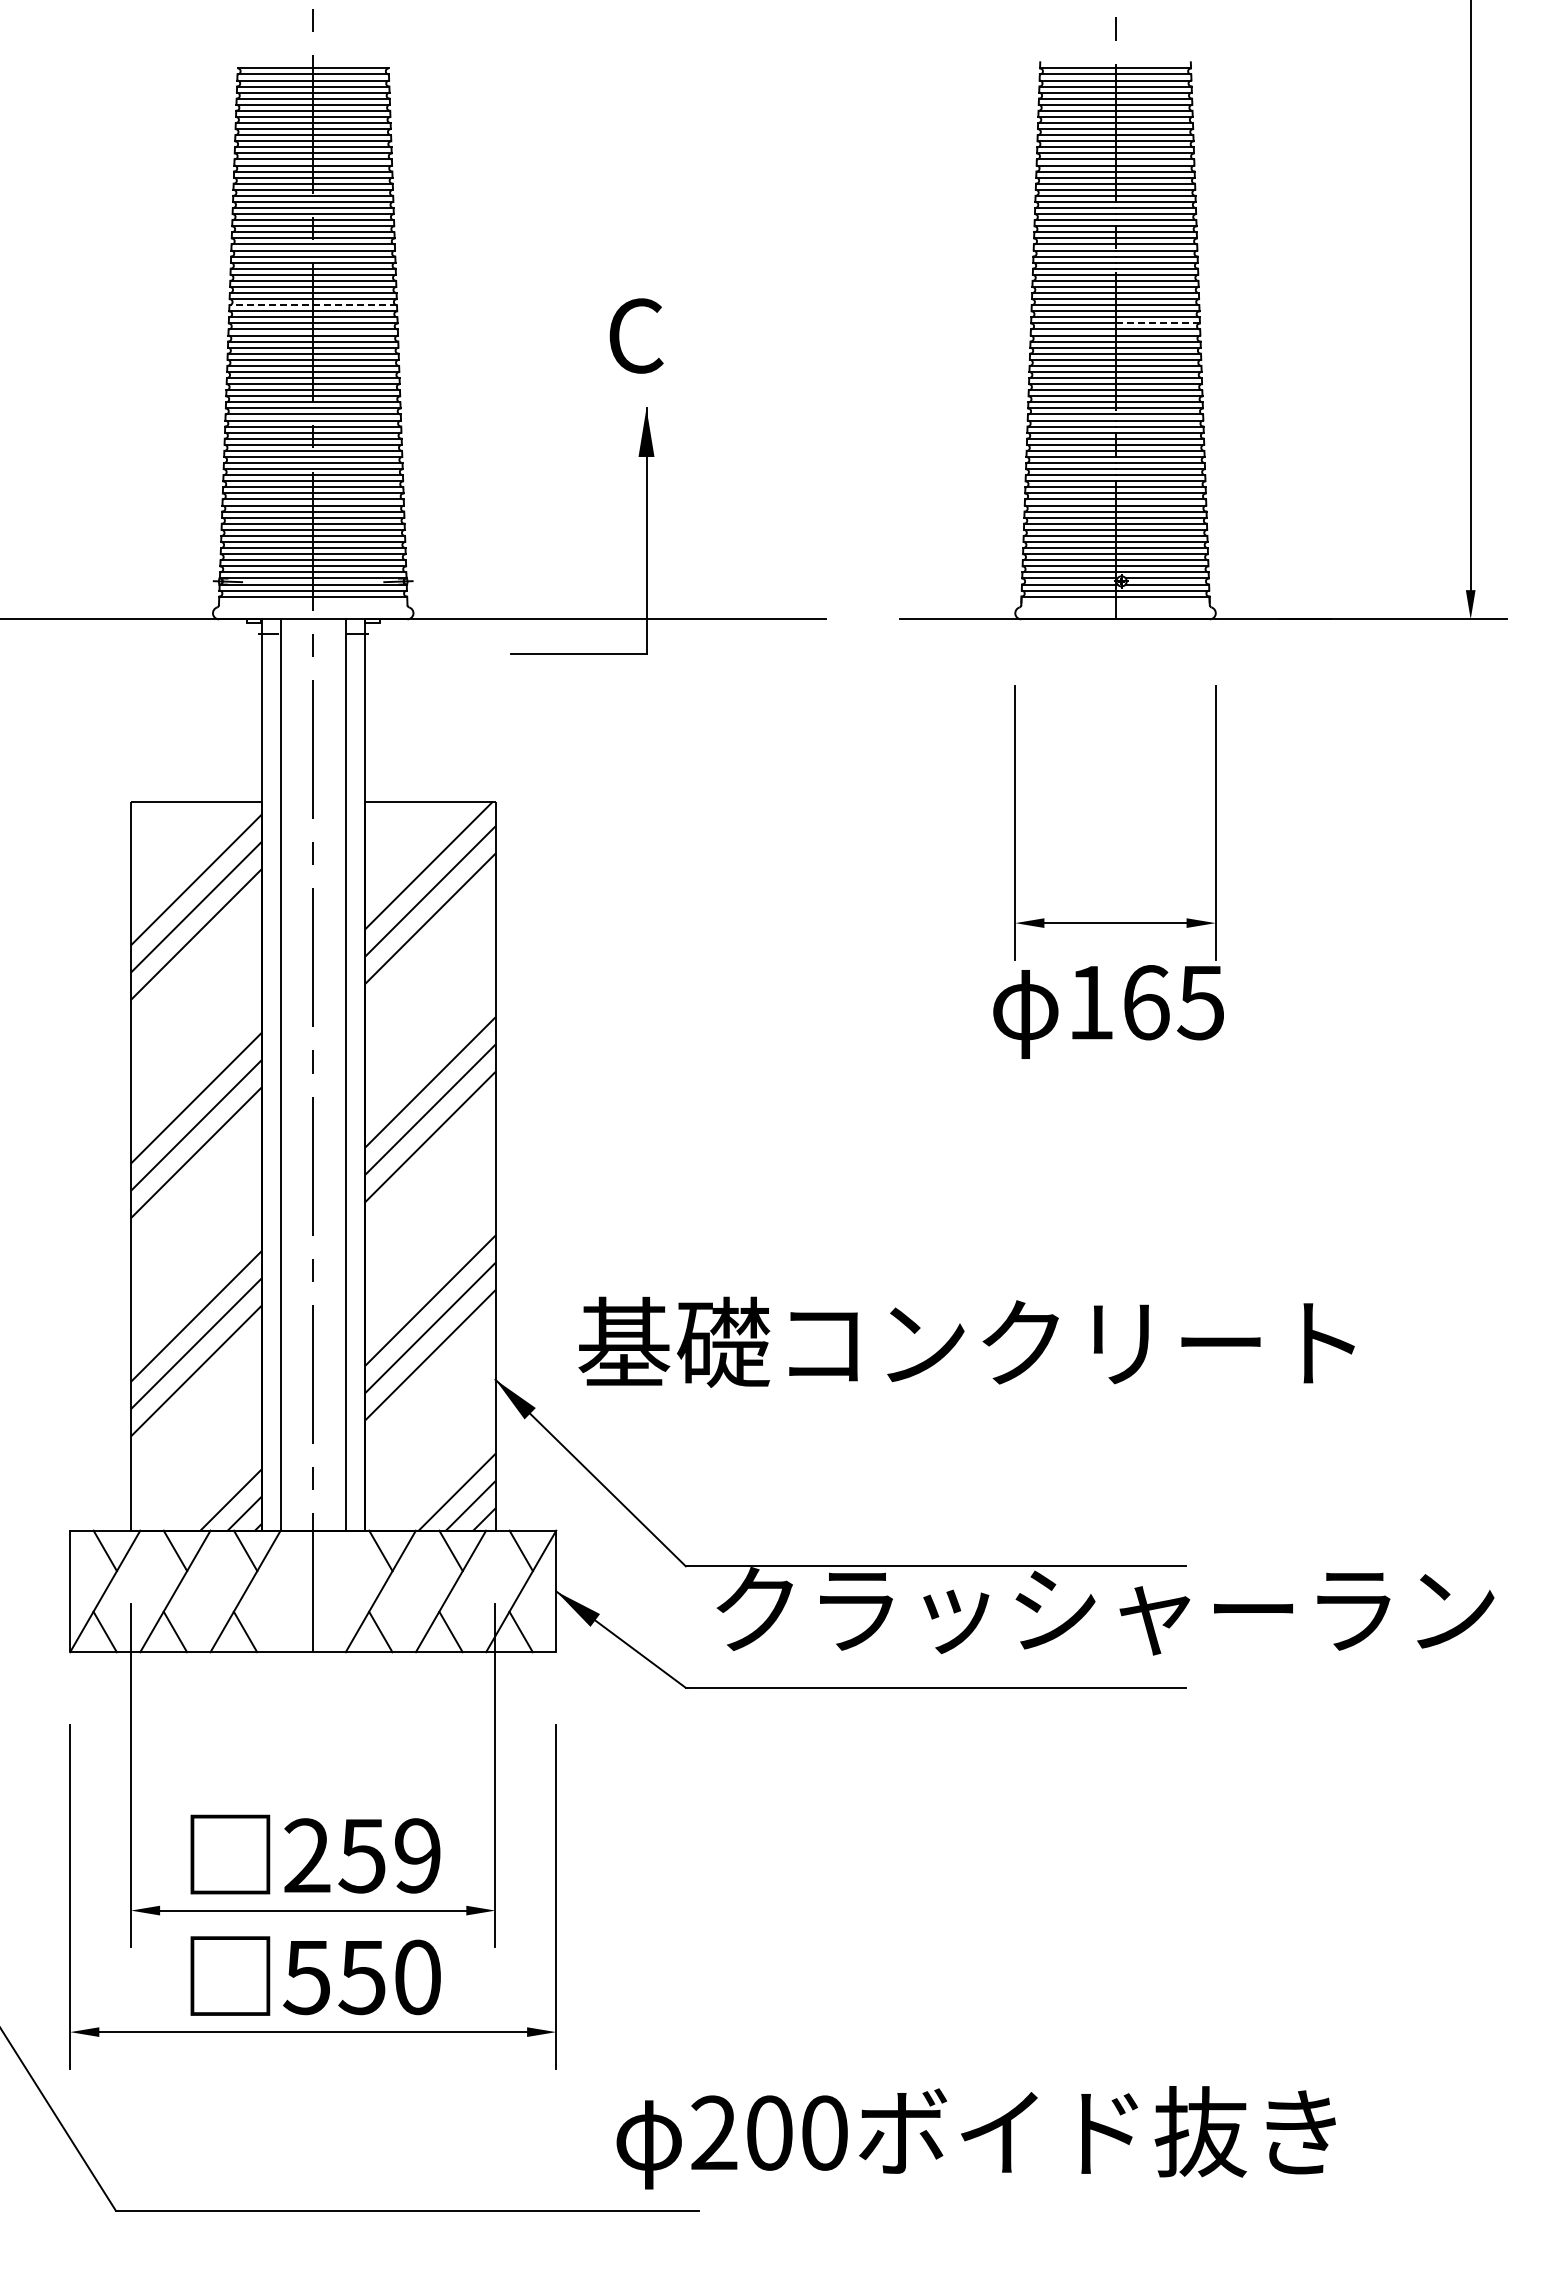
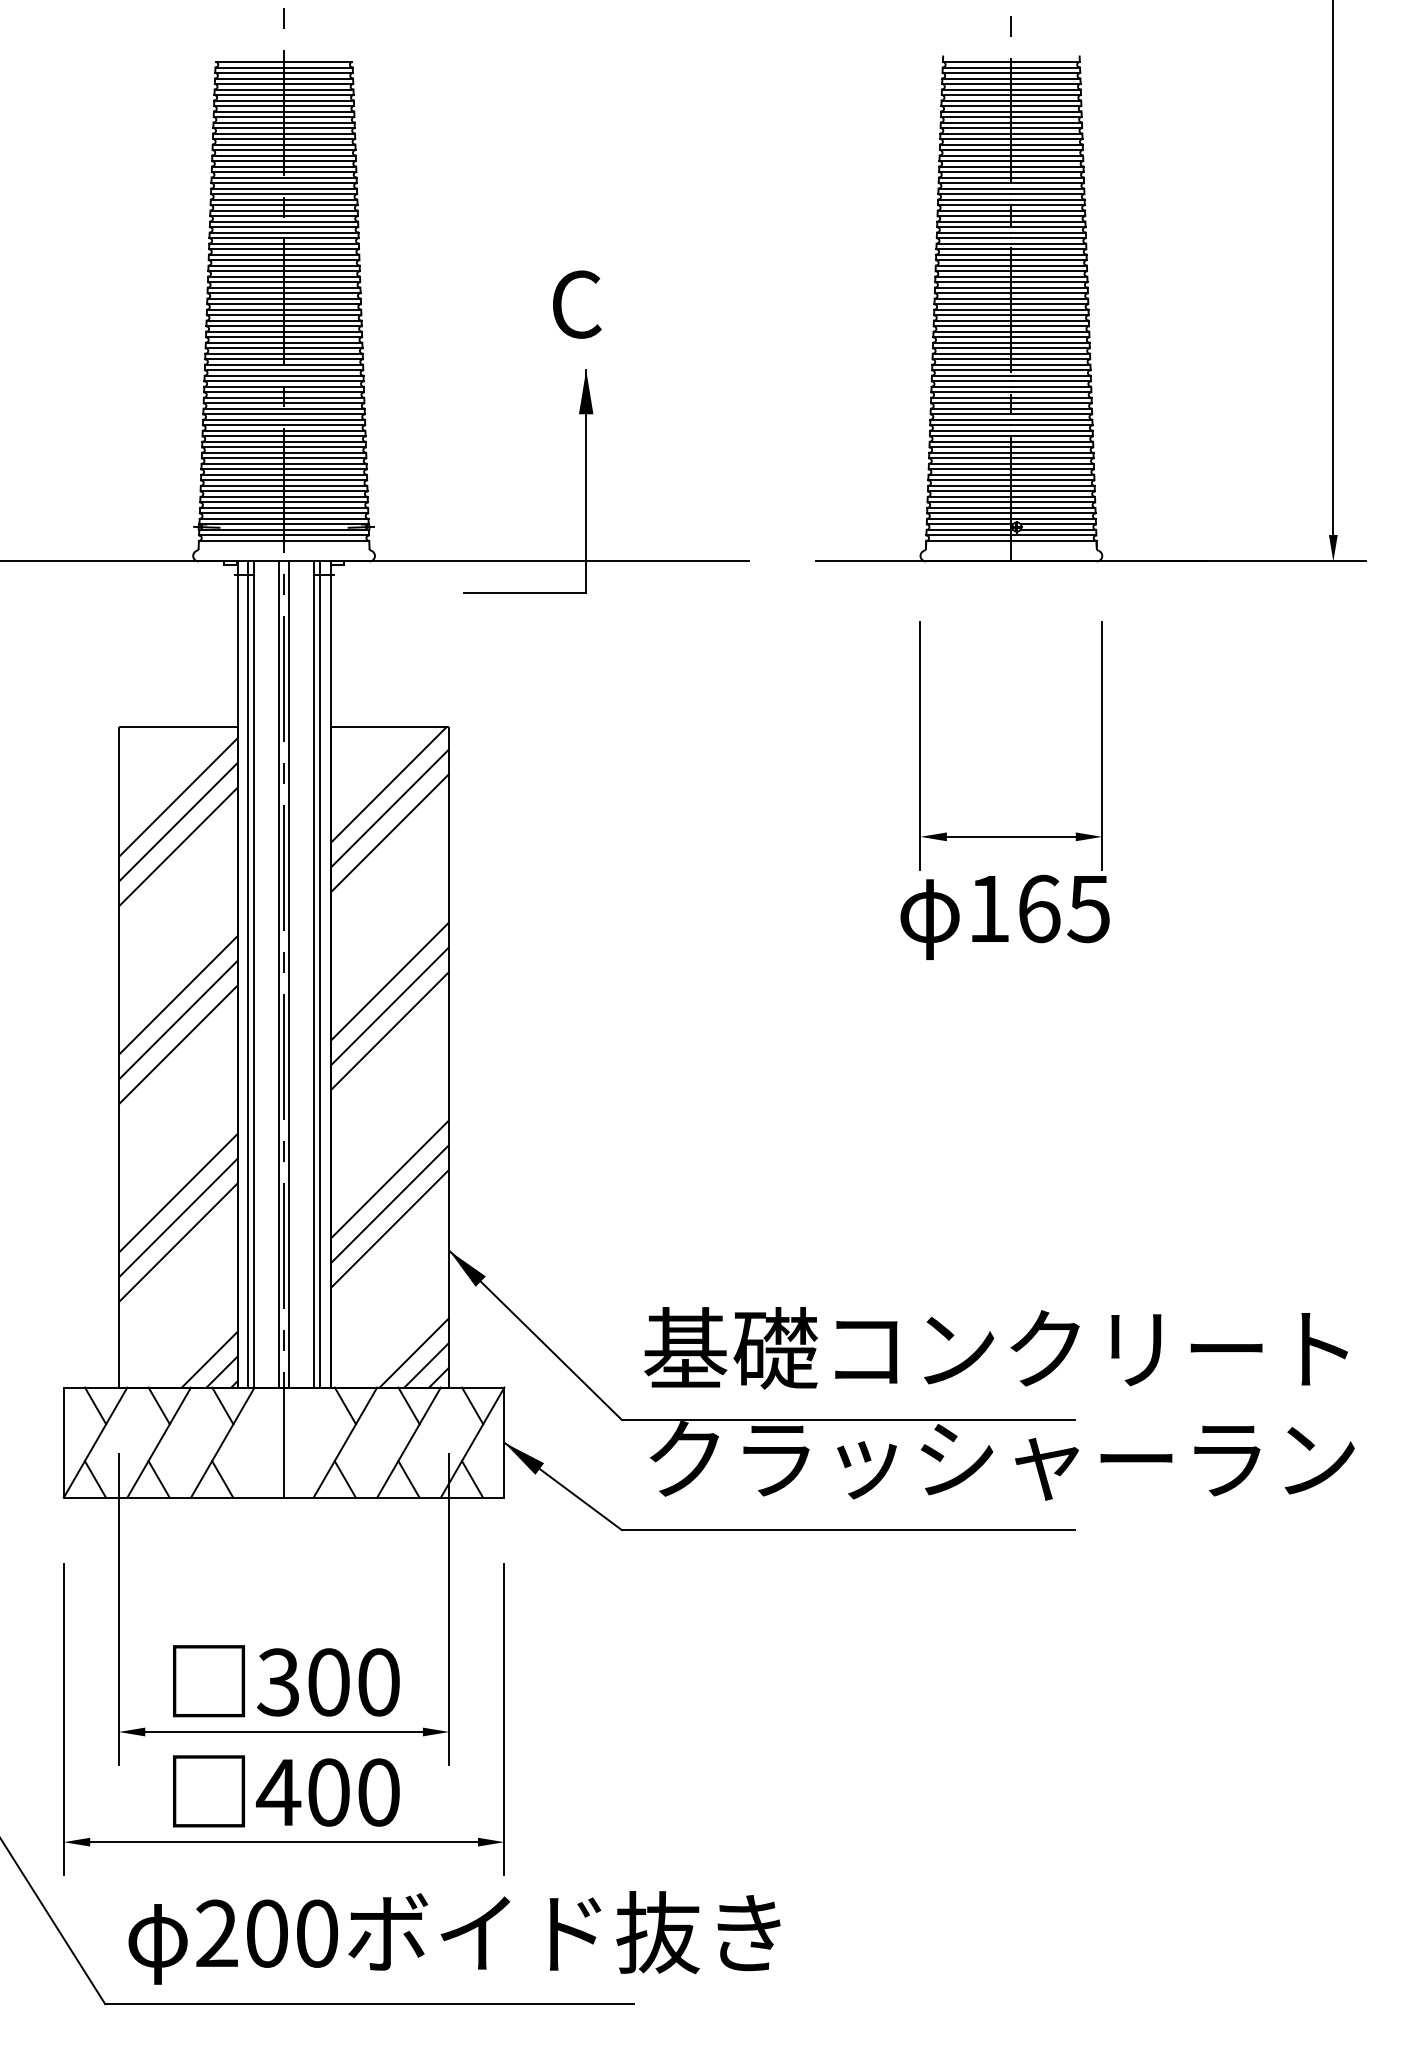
line: (313, 305) -> (284, 276), dashed -> solid
line: (1157, 323) -> (1049, 293), dashed -> solid
line: (273, 1074) -> (248, 974), added
line: (308, 1074) -> (279, 974), added
line: (318, 1074) -> (288, 974), added
line: (353, 1074) -> (320, 974), added
text: (966, 1341) -> (995, 1347), moved
text: (361, 1855) -> (327, 1682), 259 -> 300
text: (333, 1977) -> (302, 1792), 550 -> 400
text: (975, 2137) -> (453, 1937), moved

